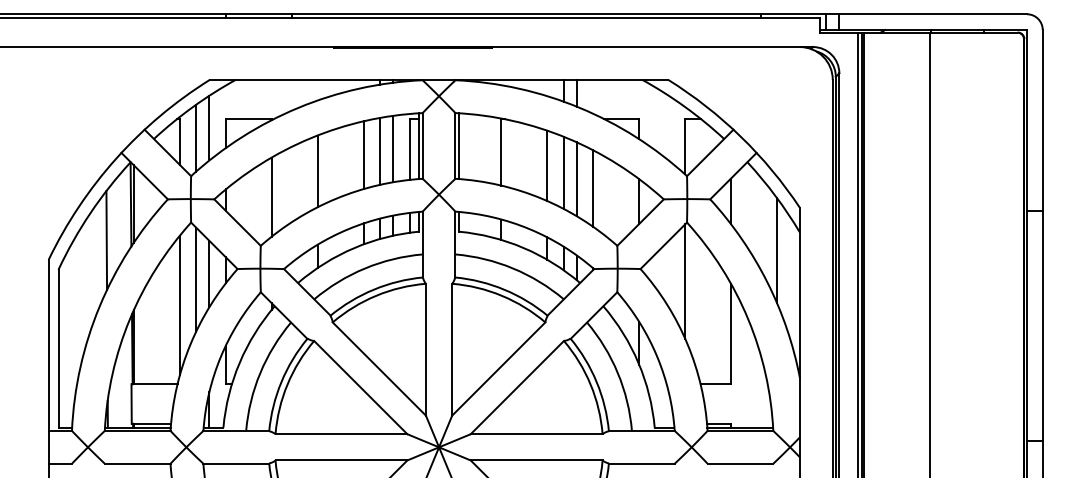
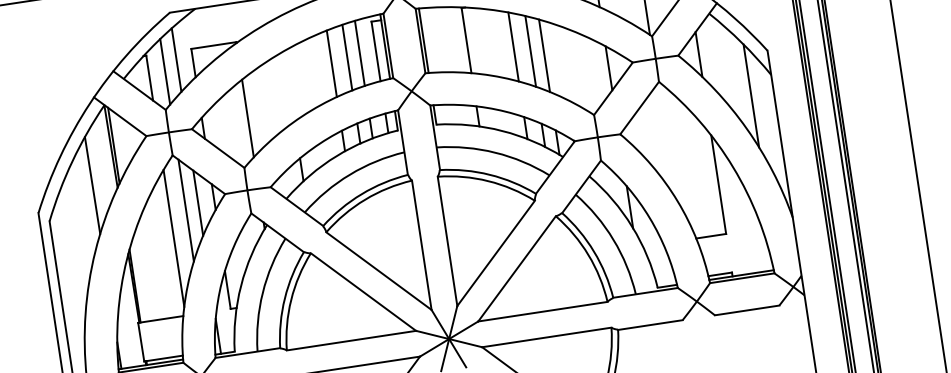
line: (317, 171) -> (289, 86), removed
line: (593, 188) -> (562, 62), removed
line: (685, 281) -> (666, 139), removed

